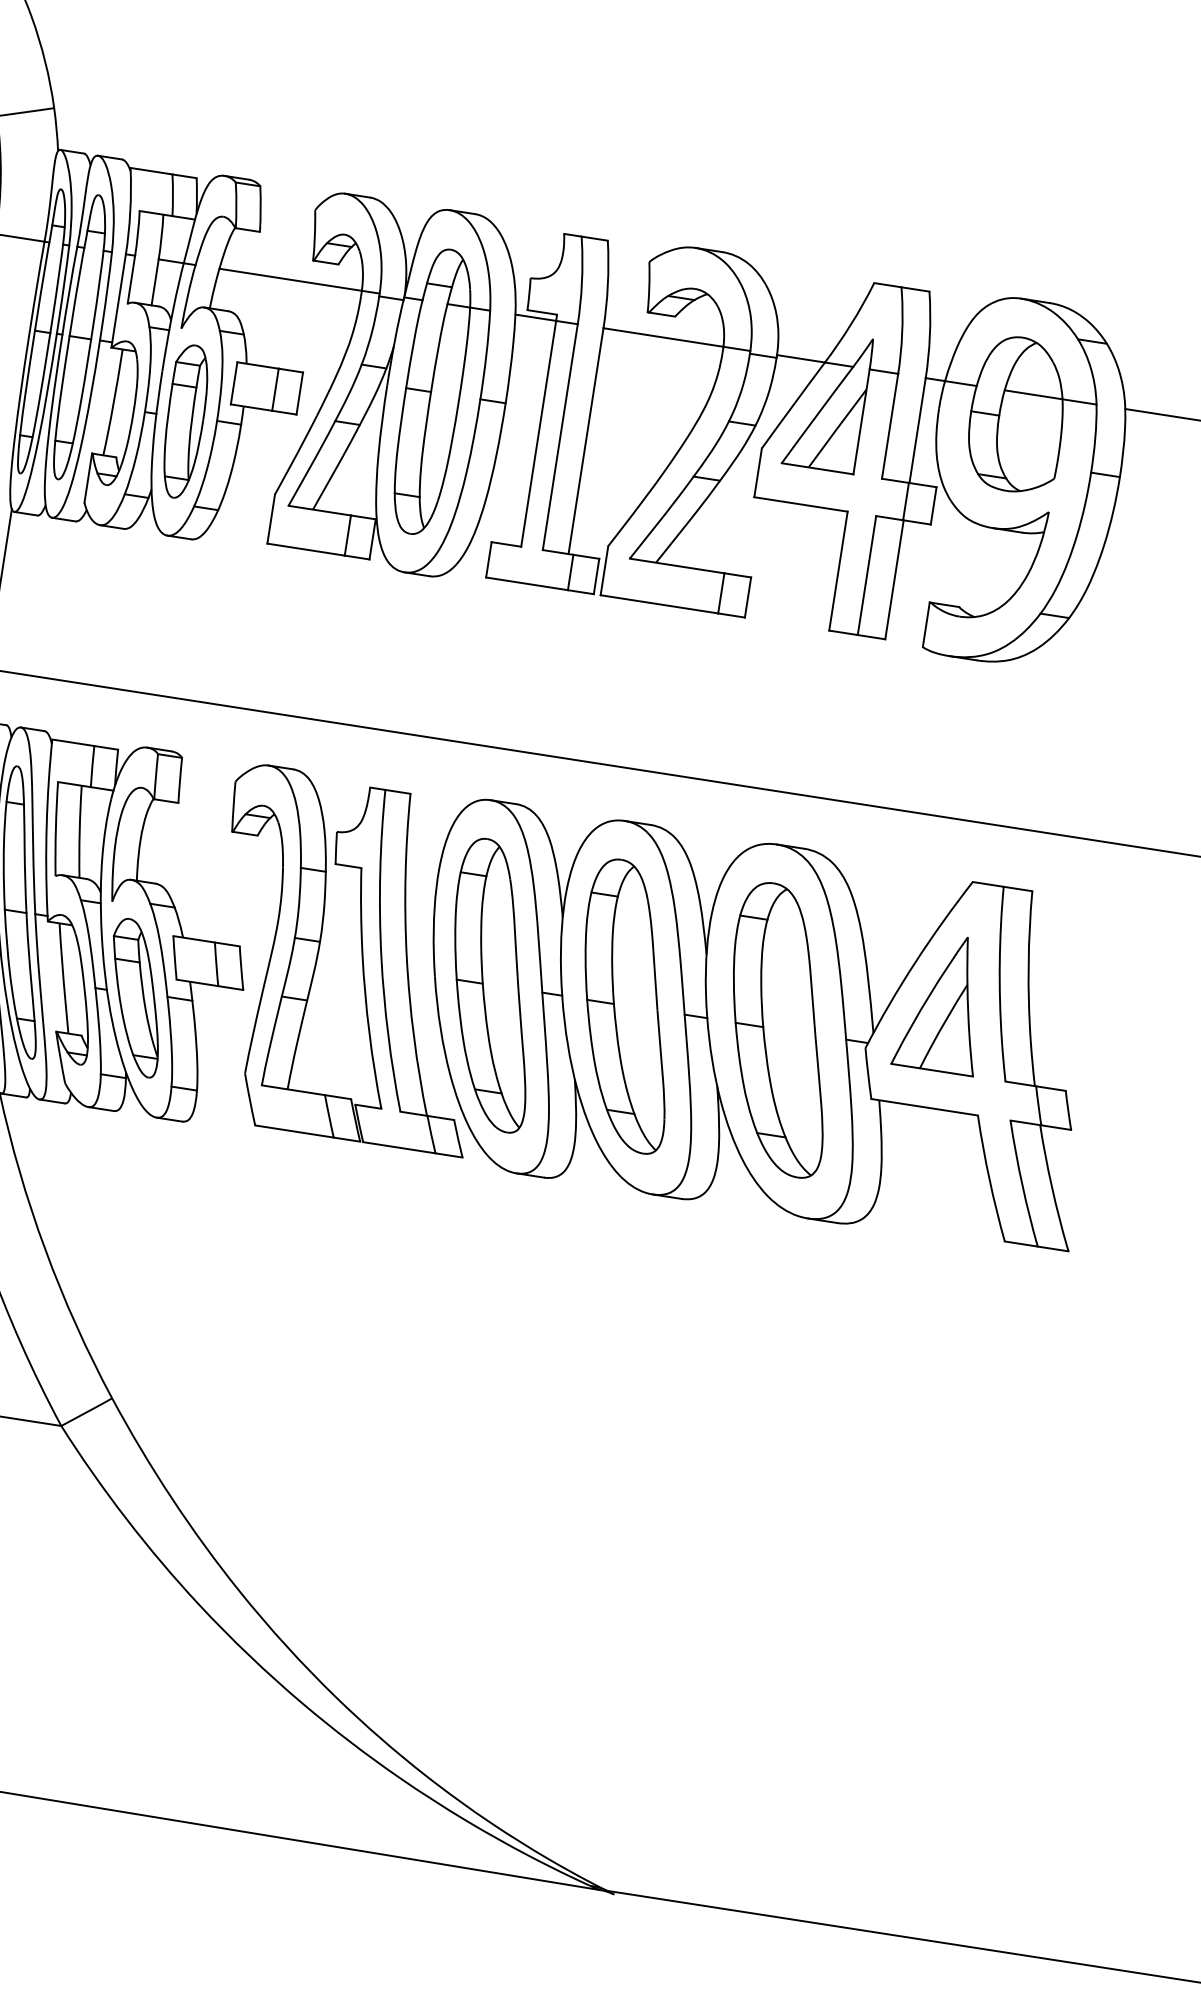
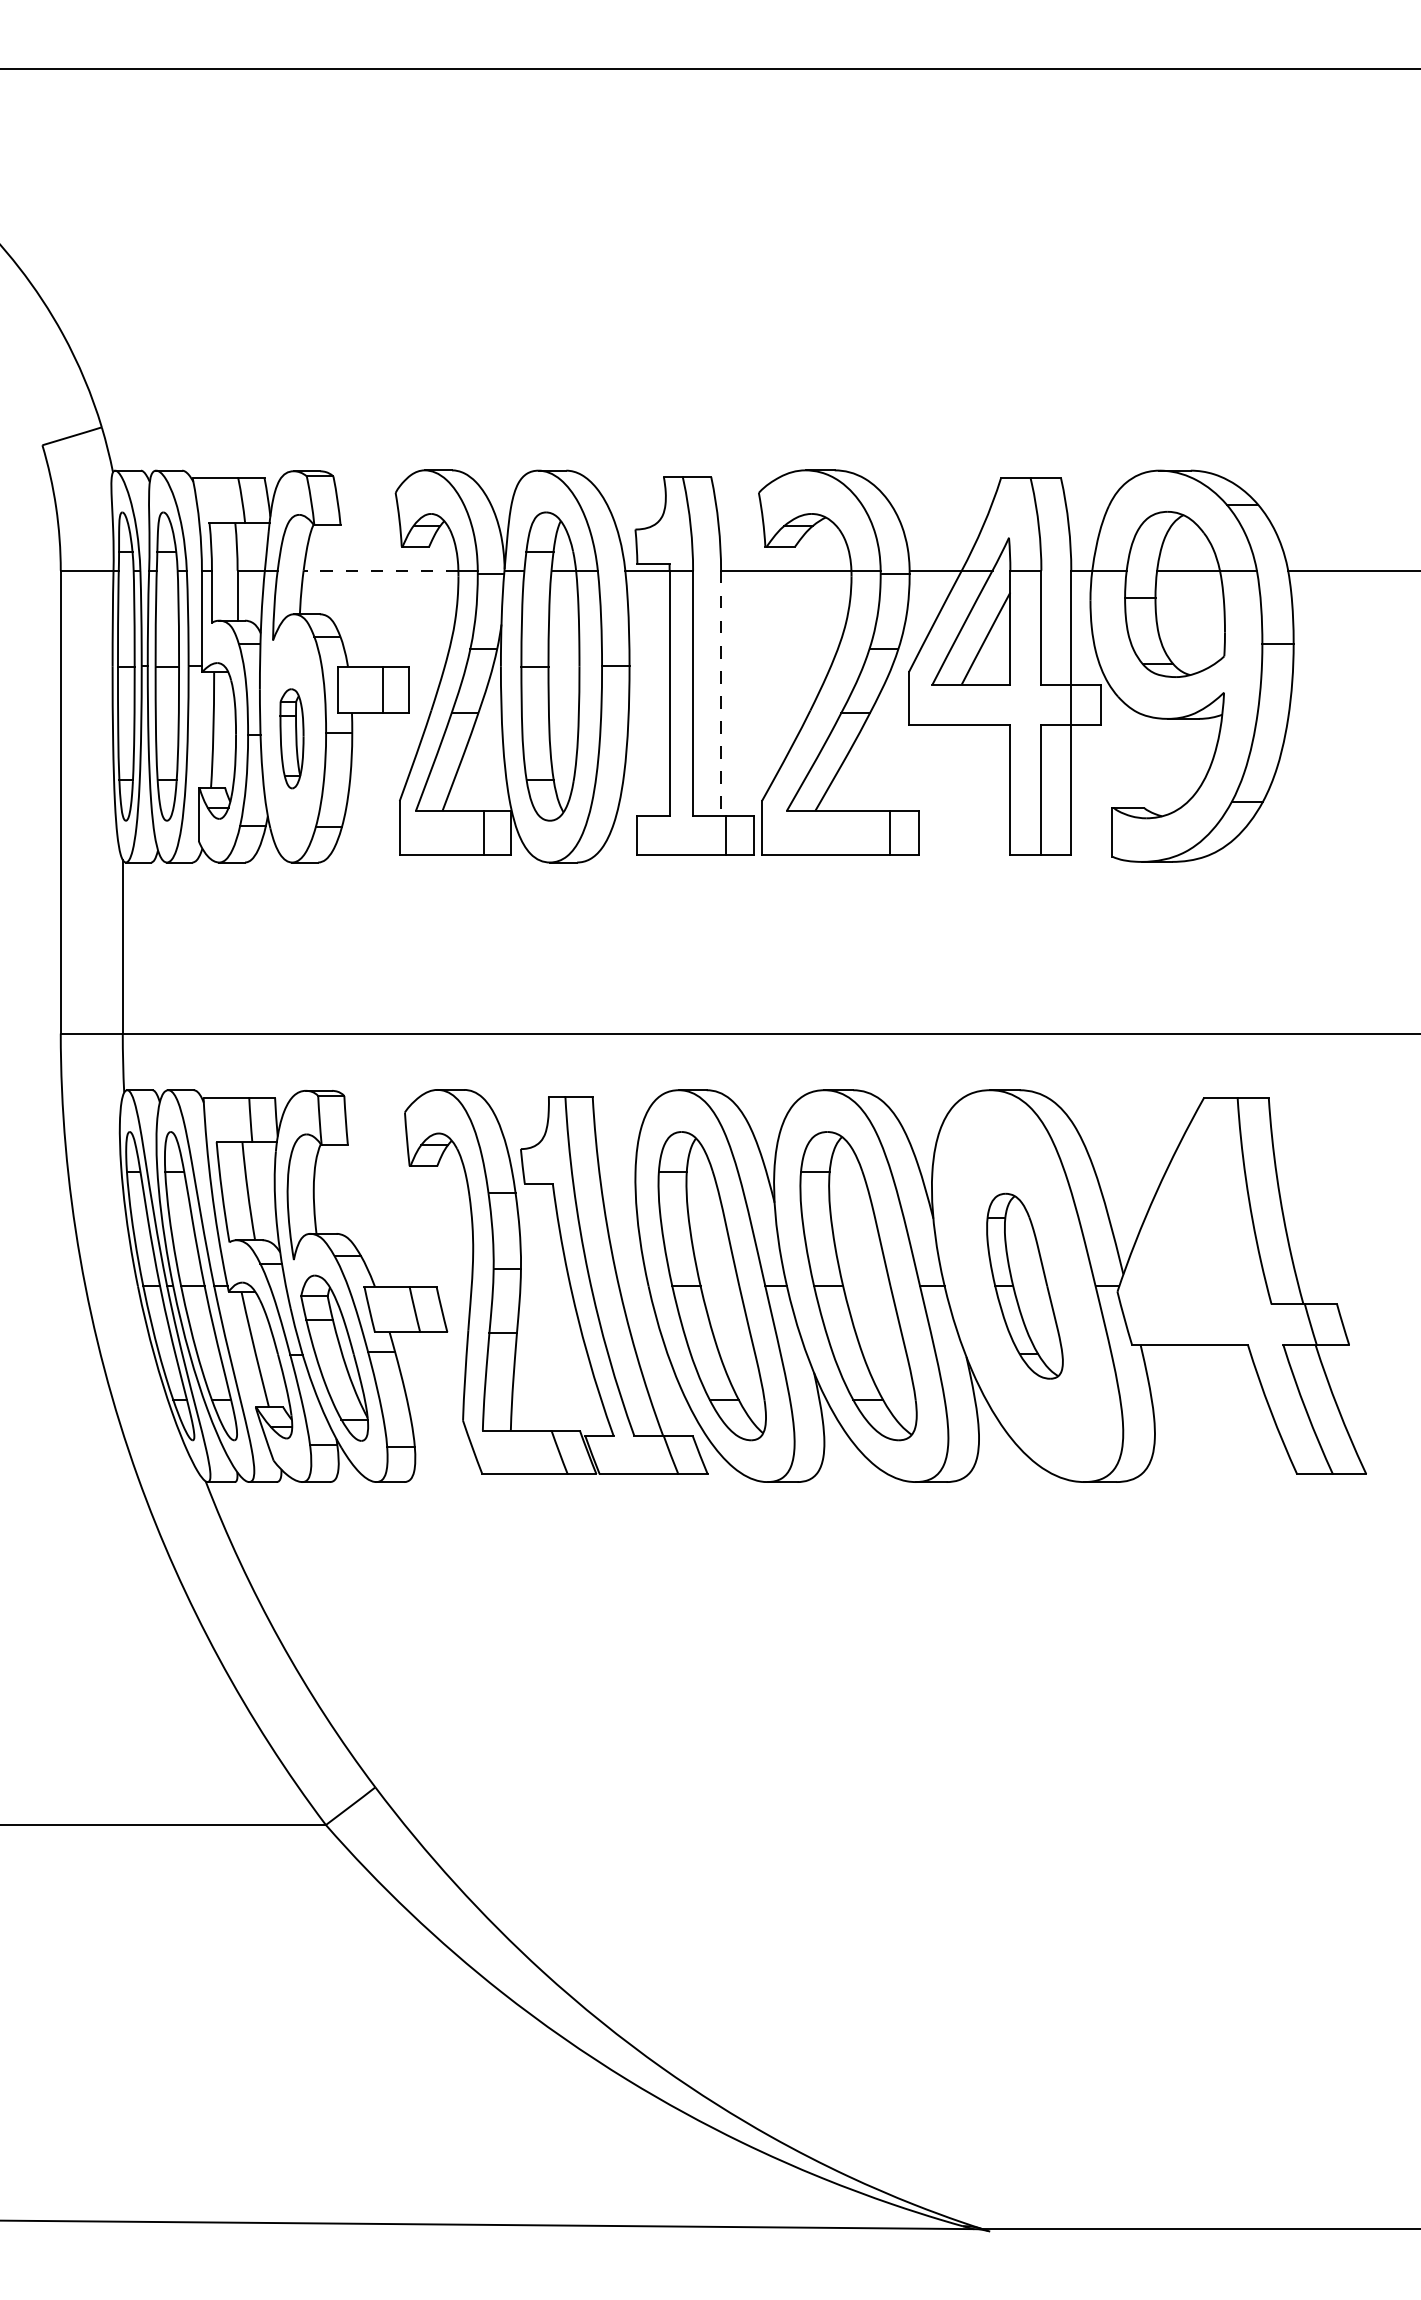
line: (290, 279) -> (380, 570), solid -> dashed
part: (184, 421) -> (291, 738), size x0.6
line: (586, 441) -> (721, 693), solid -> dashed
part: (942, 1002) -> (1191, 1230), removed
part: (780, 1030) -> (1024, 1286), size x0.6

